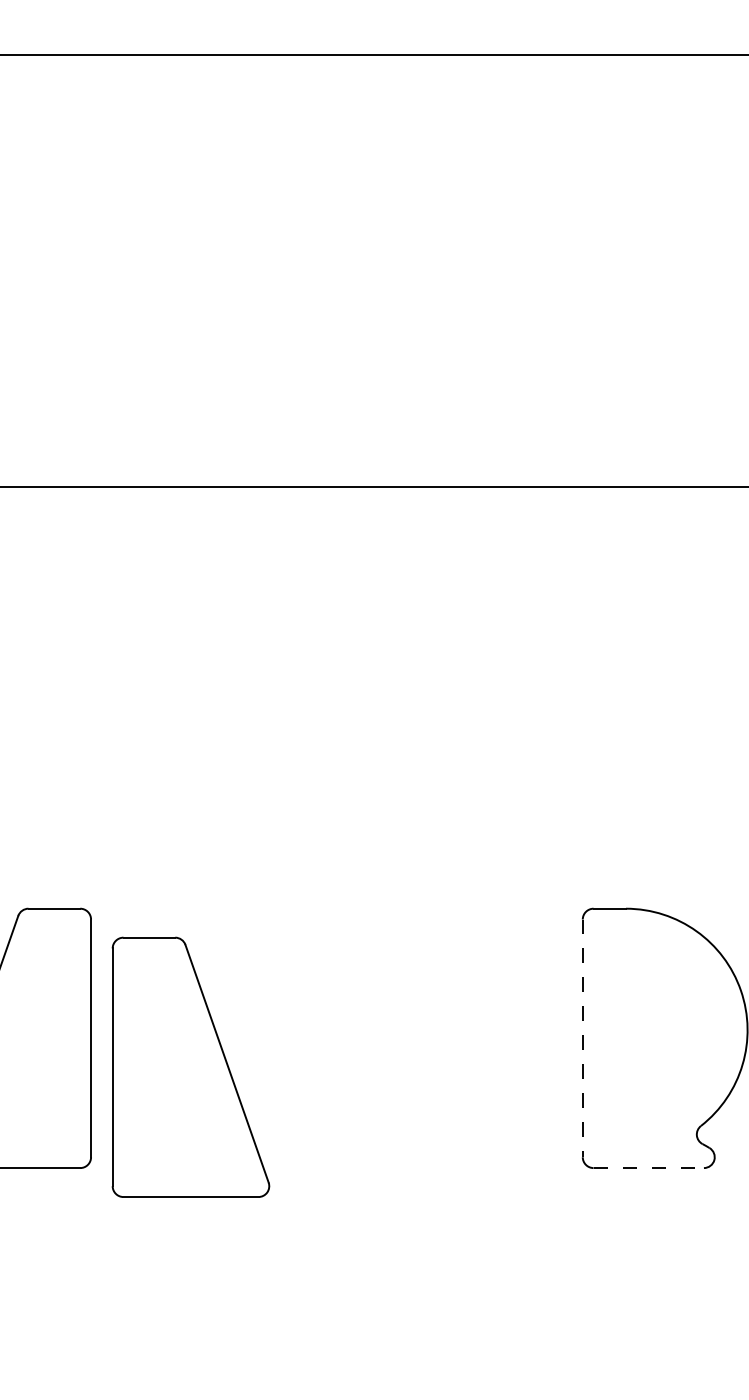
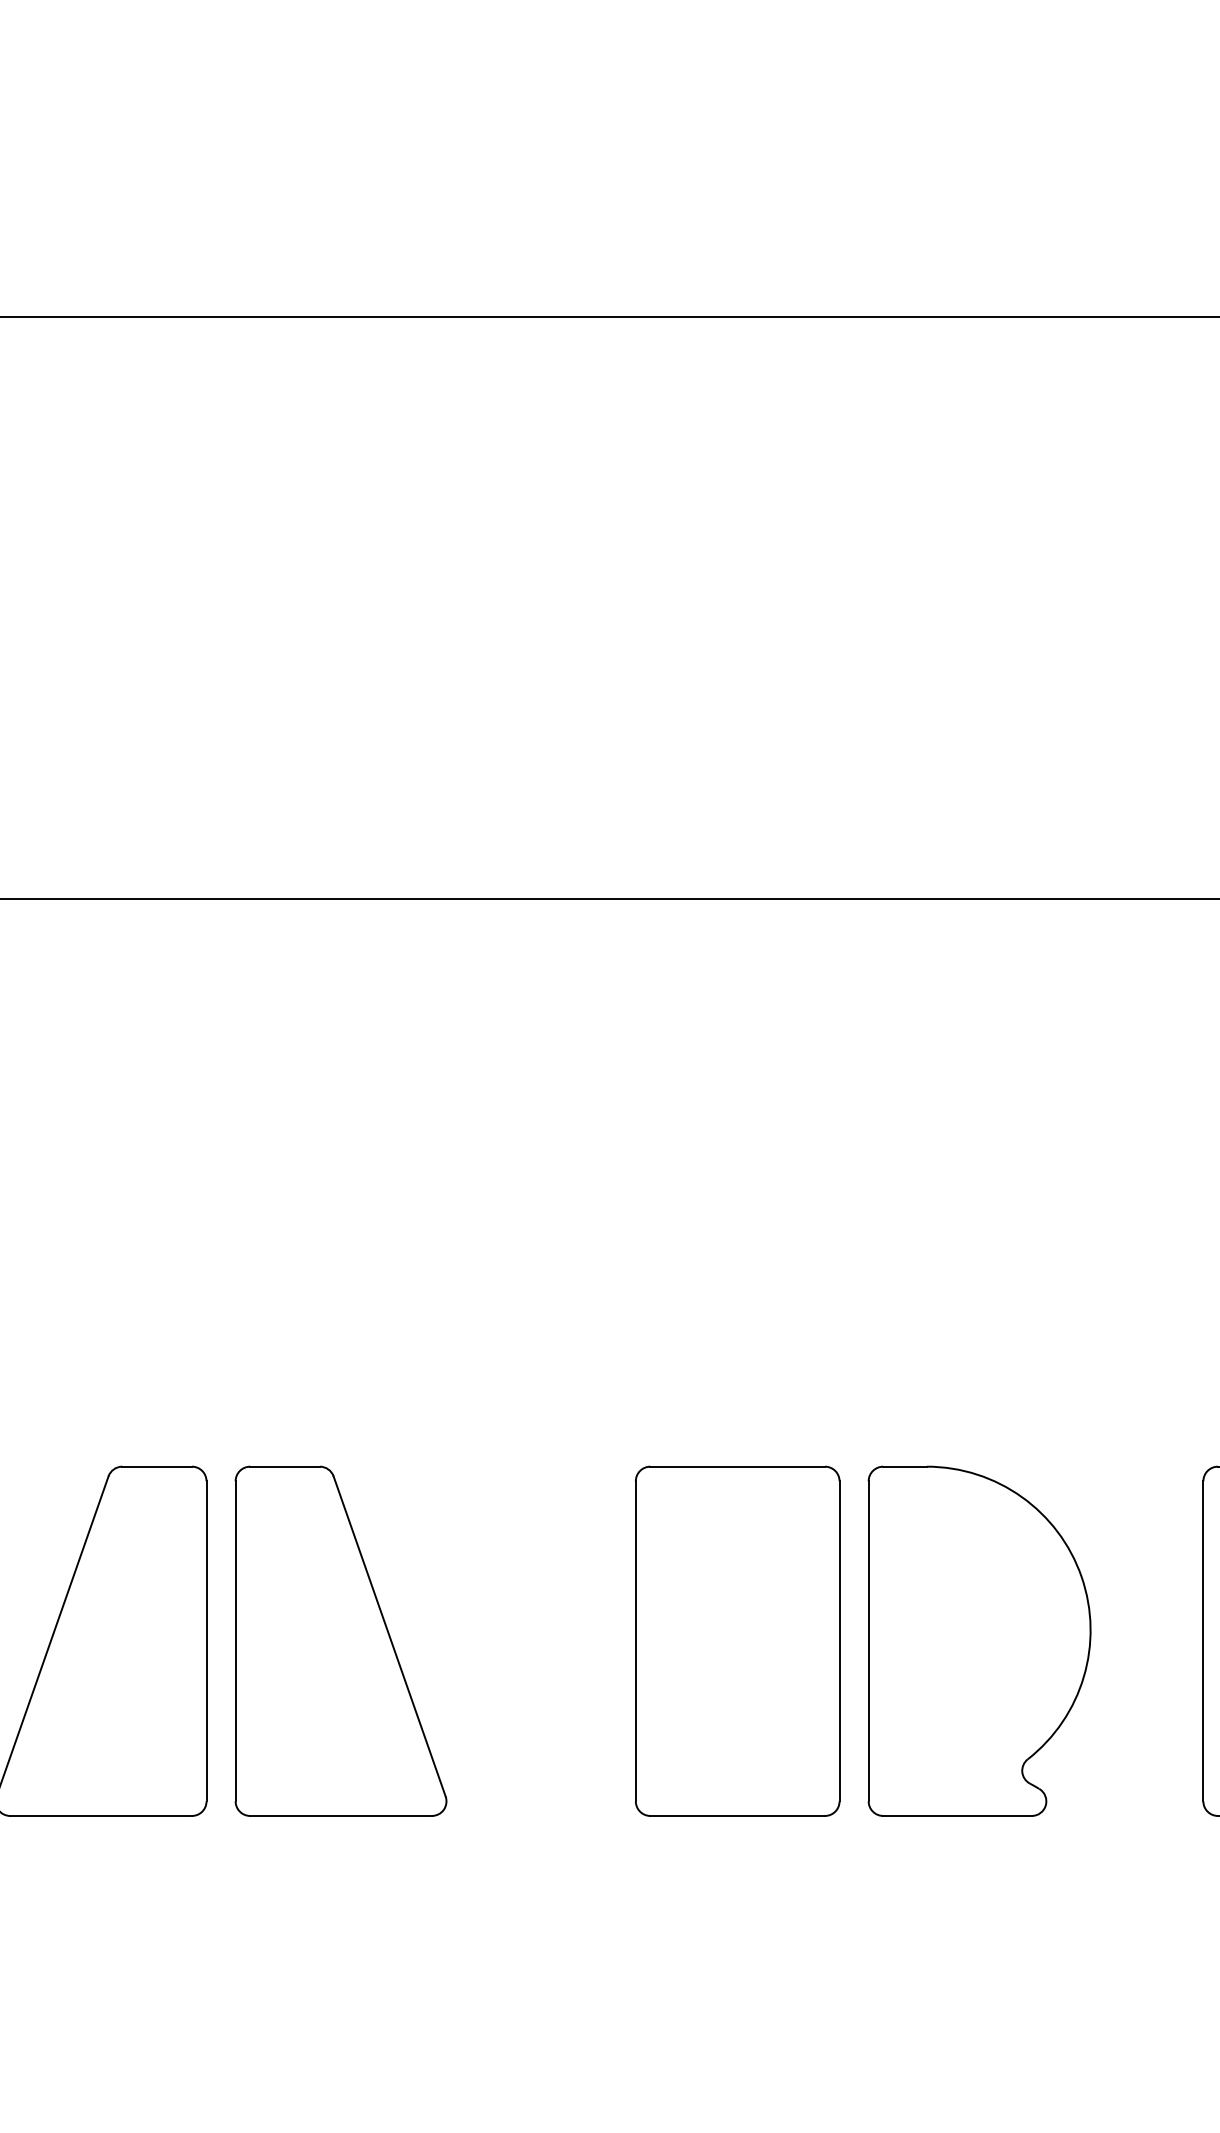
part: (485, 1037) -> (737, 1640), added
line: (582, 1038) -> (868, 1641), dashed -> solid
part: (190, 1066) -> (340, 1640), moved
line: (649, 1167) -> (958, 1815), dashed -> solid

